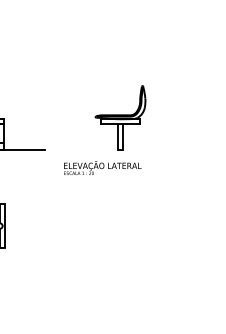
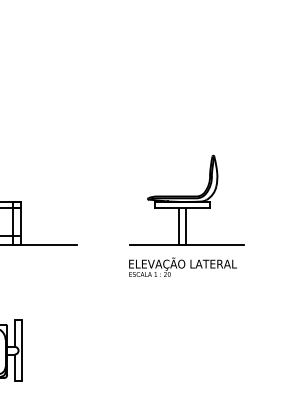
line: (123, 150) -> (186, 245), added
text: (102, 167) -> (182, 266), moved

